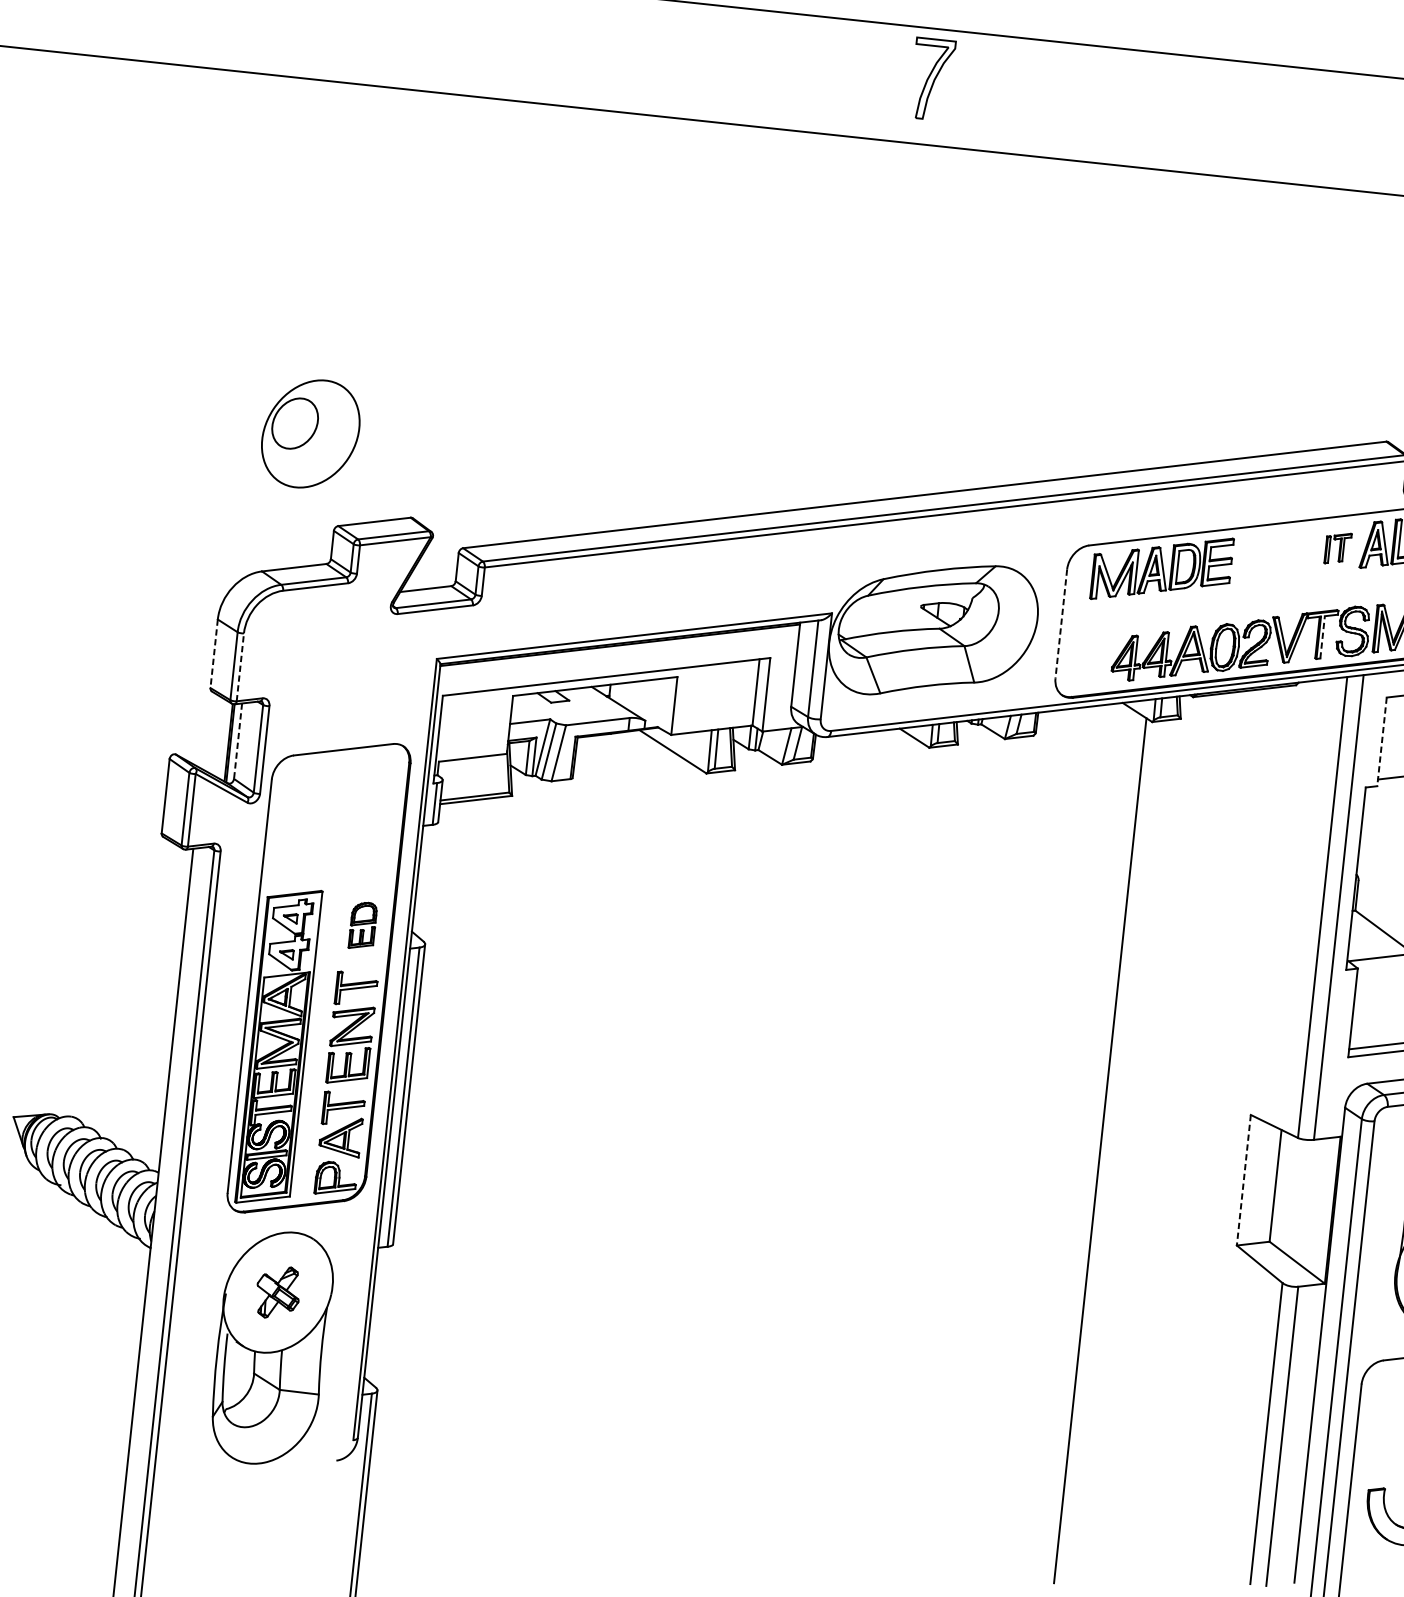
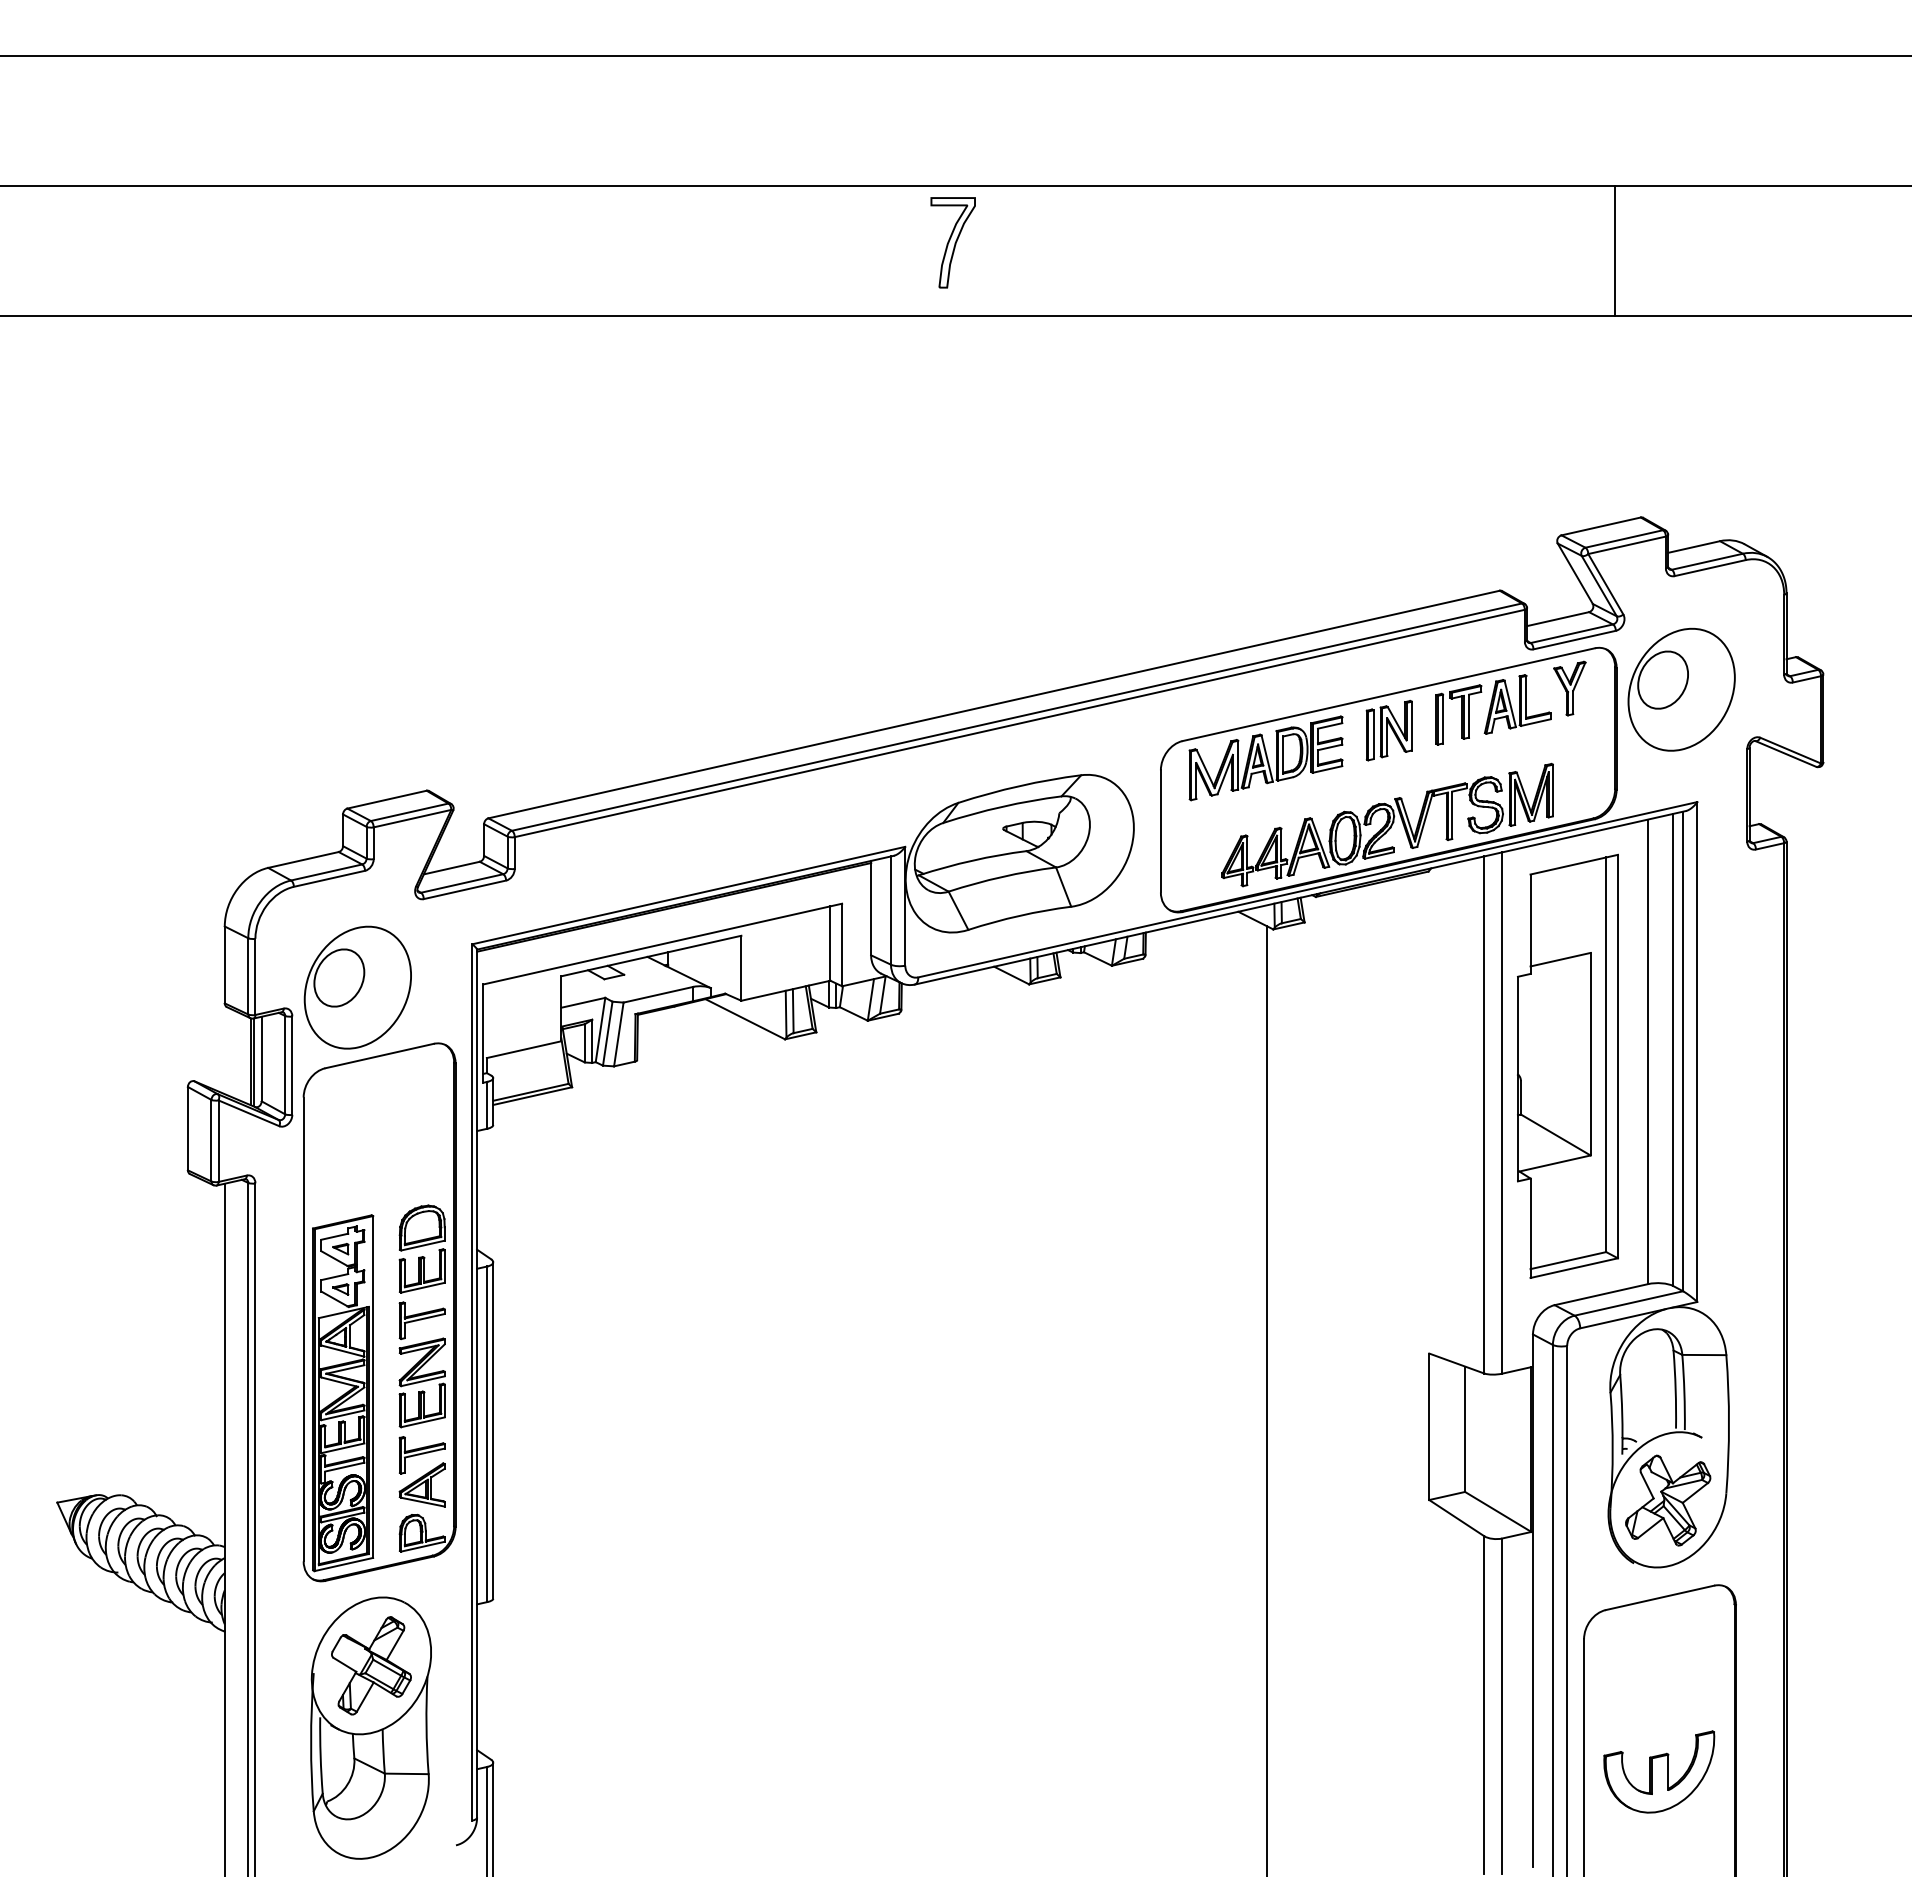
part: (310, 433) -> (357, 987), moved
part: (1337, 548) -> (1458, 714), size x1.67
part: (1273, 555) -> (1388, 730), added
line: (1060, 623) -> (1160, 831), dashed -> solid
line: (1322, 637) -> (1452, 815), dashed -> solid
line: (213, 654) -> (224, 965), dashed -> solid
line: (240, 667) -> (255, 976), dashed -> solid
line: (237, 741) -> (261, 1059), dashed -> solid
line: (1381, 742) -> (1530, 924), dashed -> solid
part: (362, 925) -> (421, 1248), size x1.67
line: (1244, 1180) -> (1429, 1427), dashed -> solid
part: (278, 1292) -> (371, 1665), size x1.67

